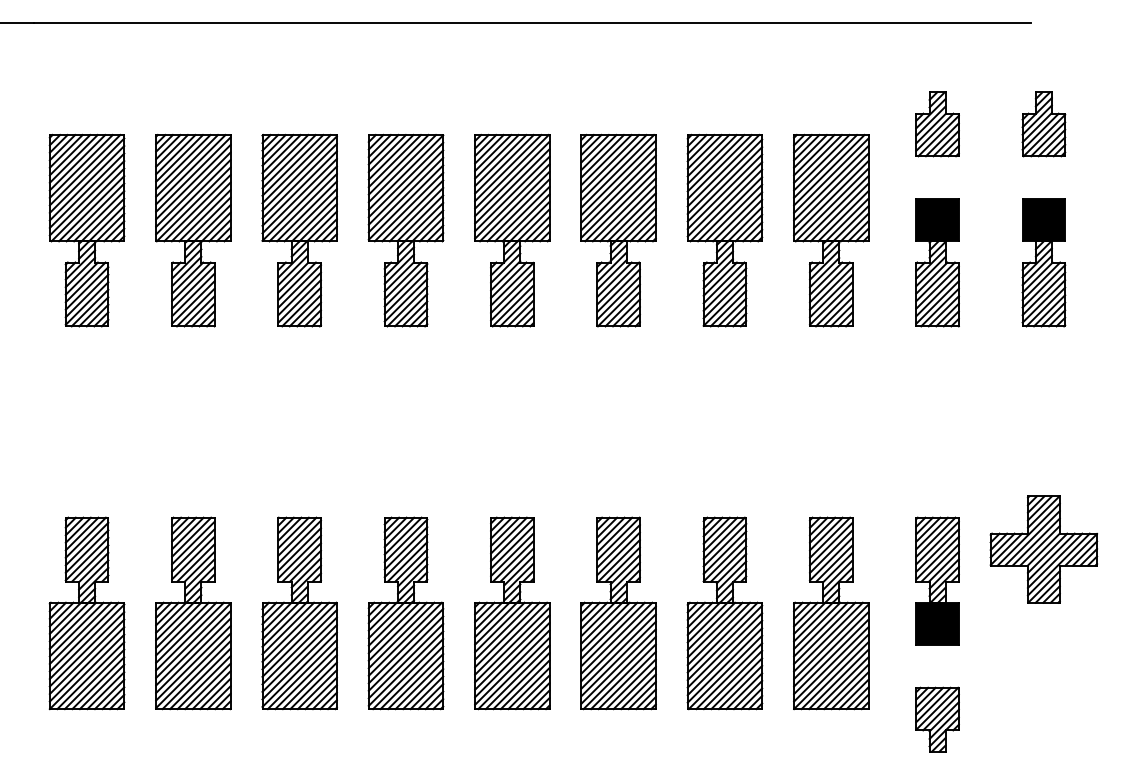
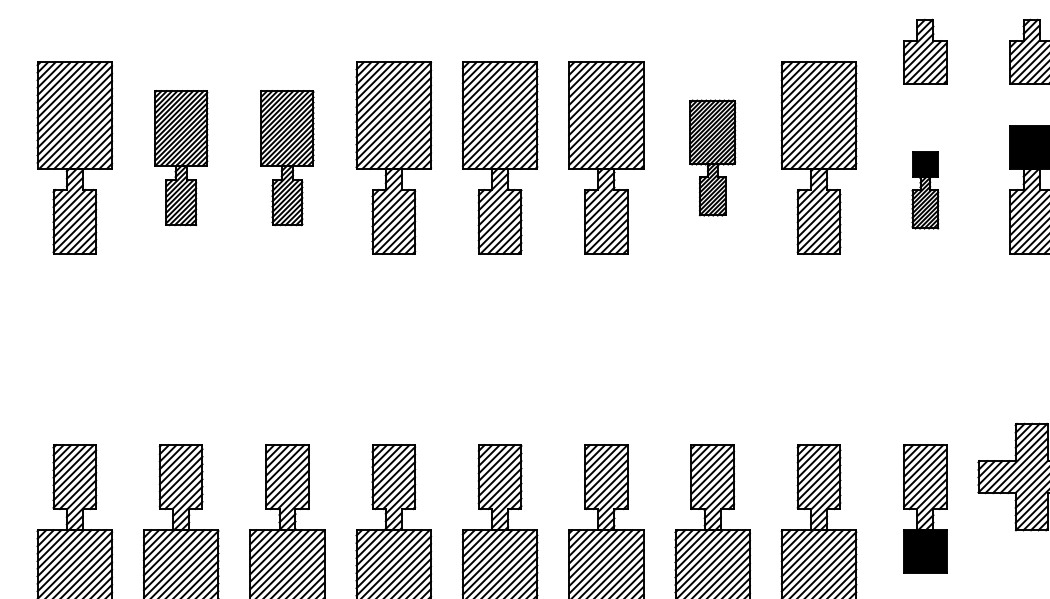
part: (193, 230) -> (181, 157), size x0.7
part: (299, 230) -> (287, 157), size x0.7
part: (724, 230) -> (712, 157), size x0.6
part: (937, 262) -> (925, 189), size x0.6

